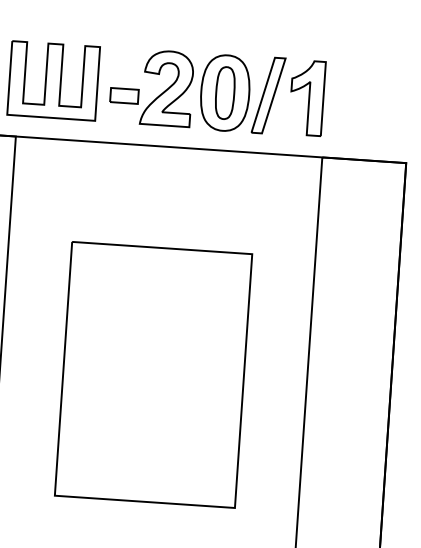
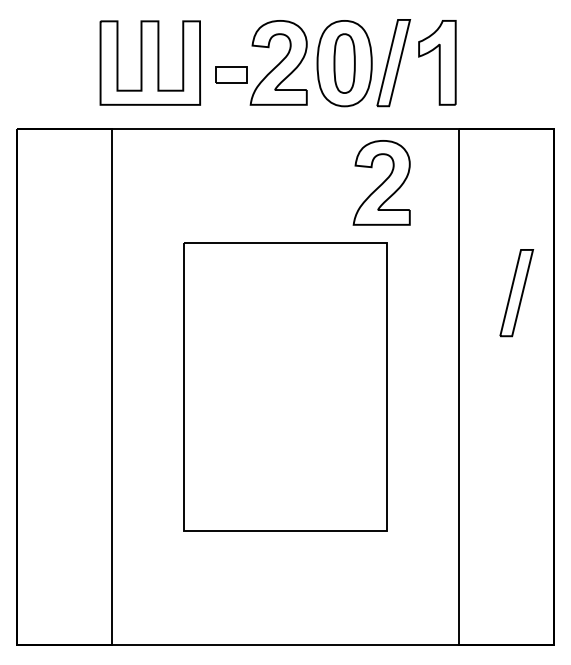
part: (250, 200) -> (381, 182), added
part: (363, 306) -> (516, 293), added

